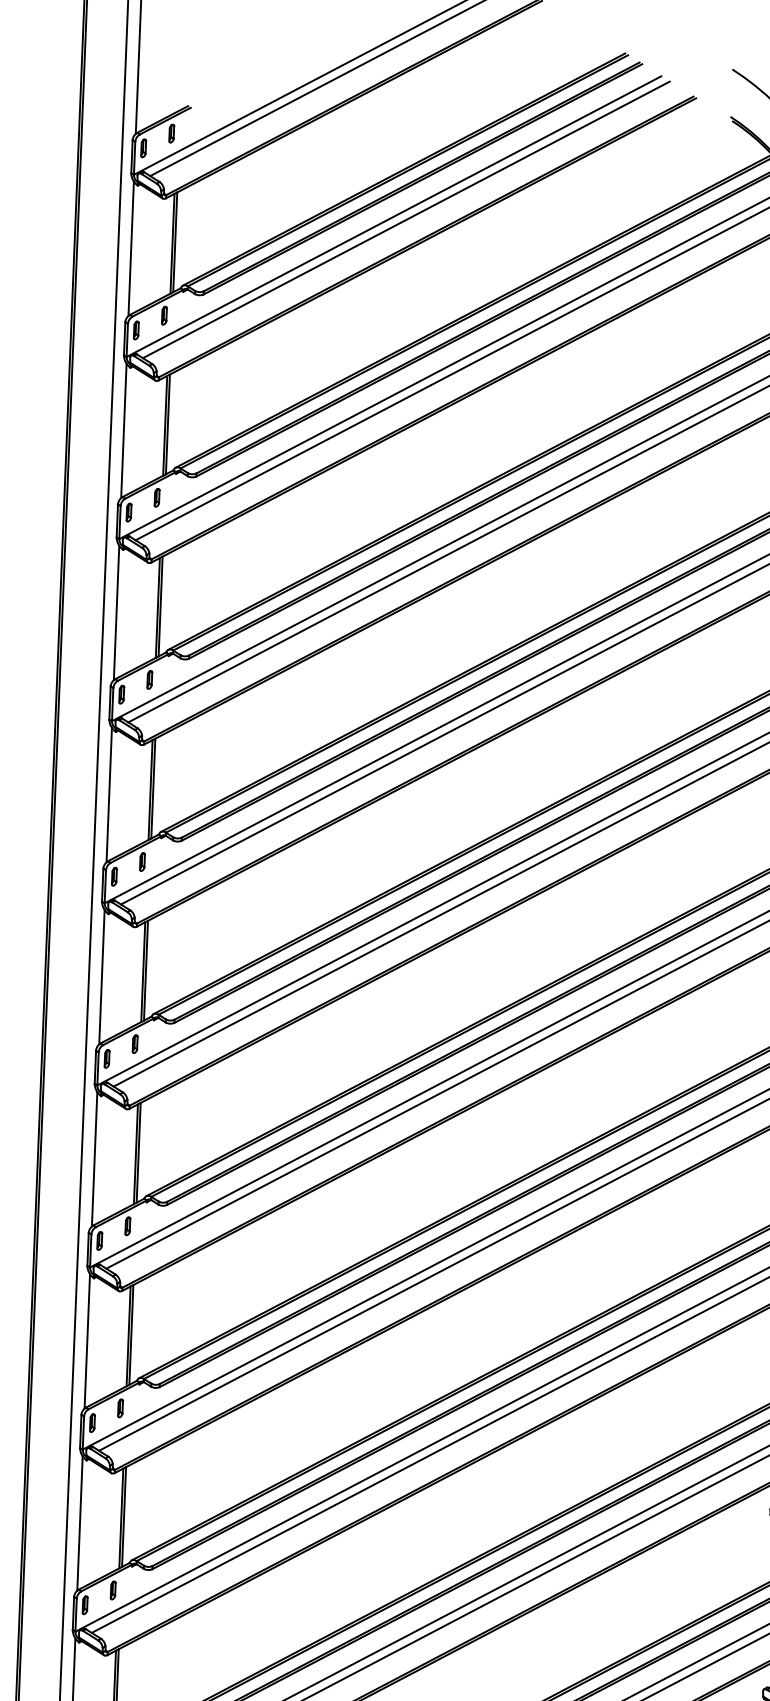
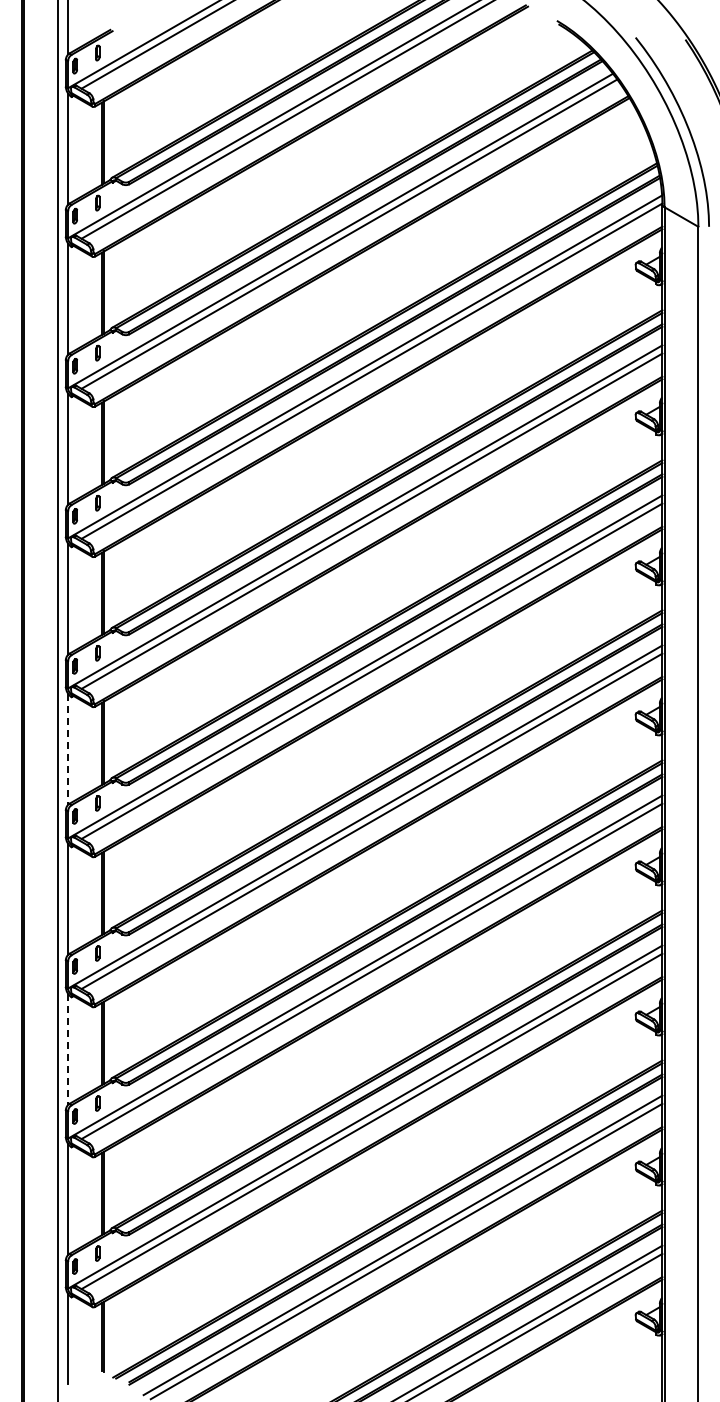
line: (102, 977) -> (68, 749), solid -> dashed
line: (87, 1341) -> (68, 1049), solid -> dashed

